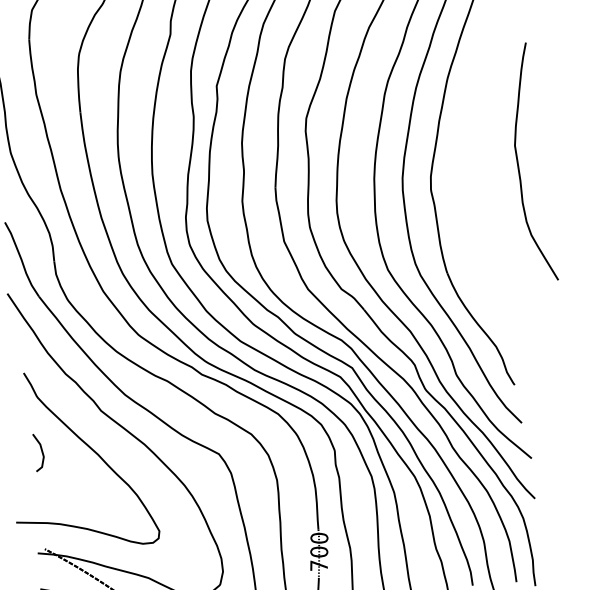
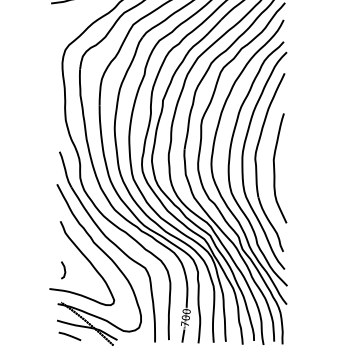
curve: (520, 164) -> (275, 168), moved
curve: (41, 452) -> (64, 270), moved

